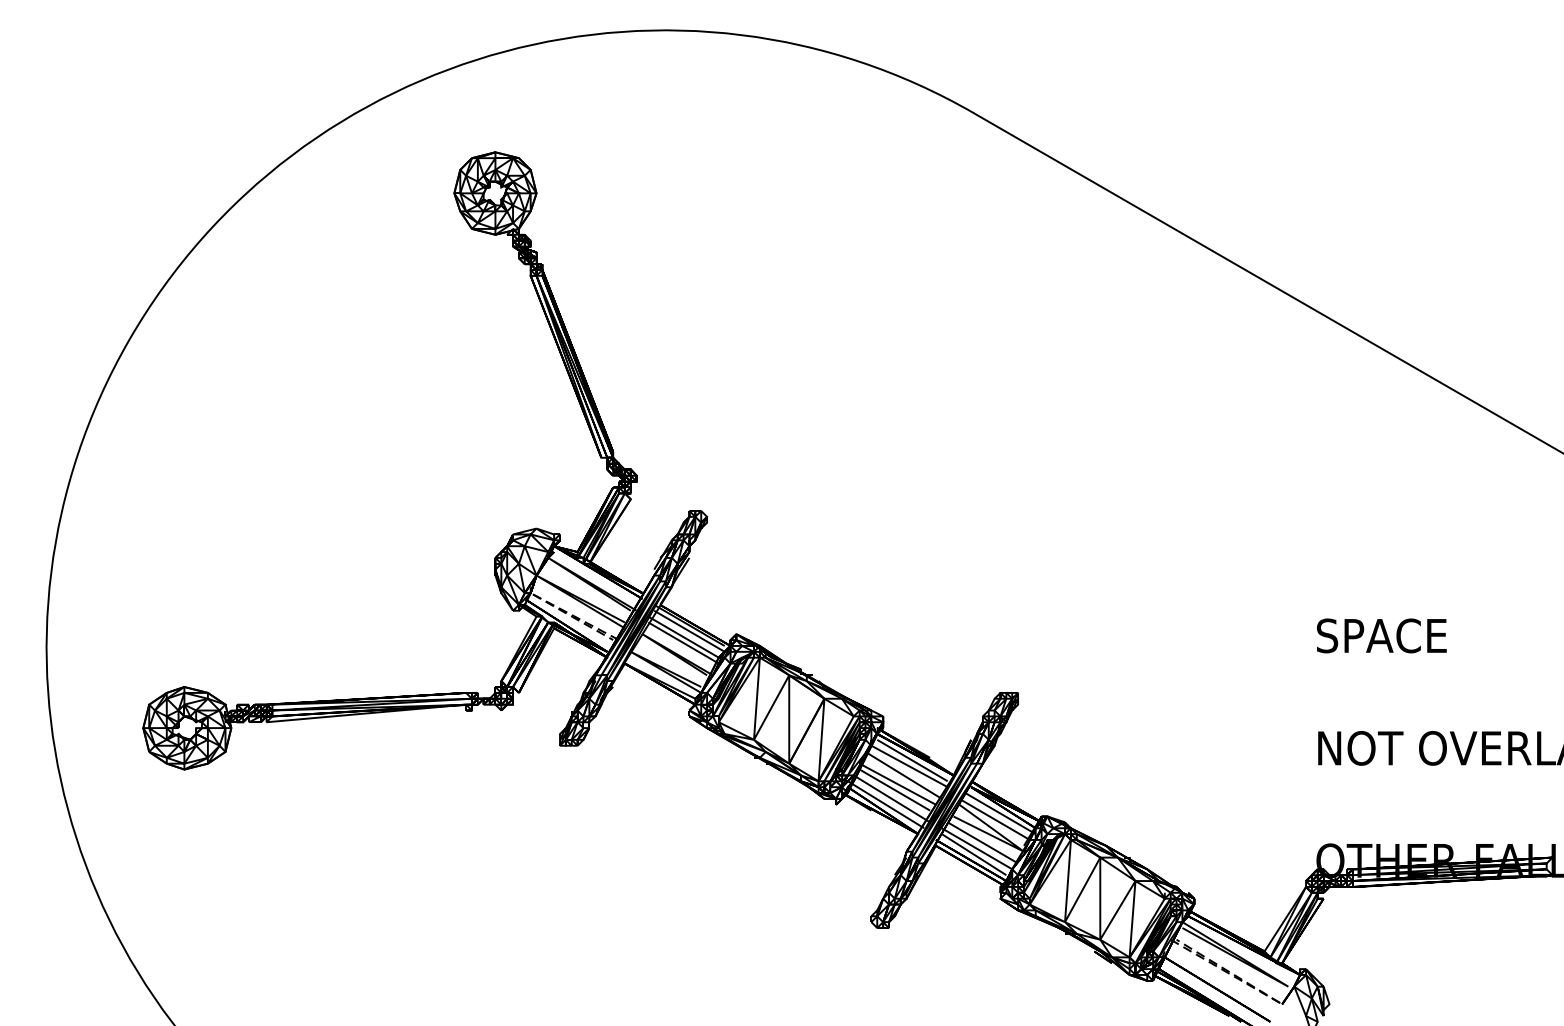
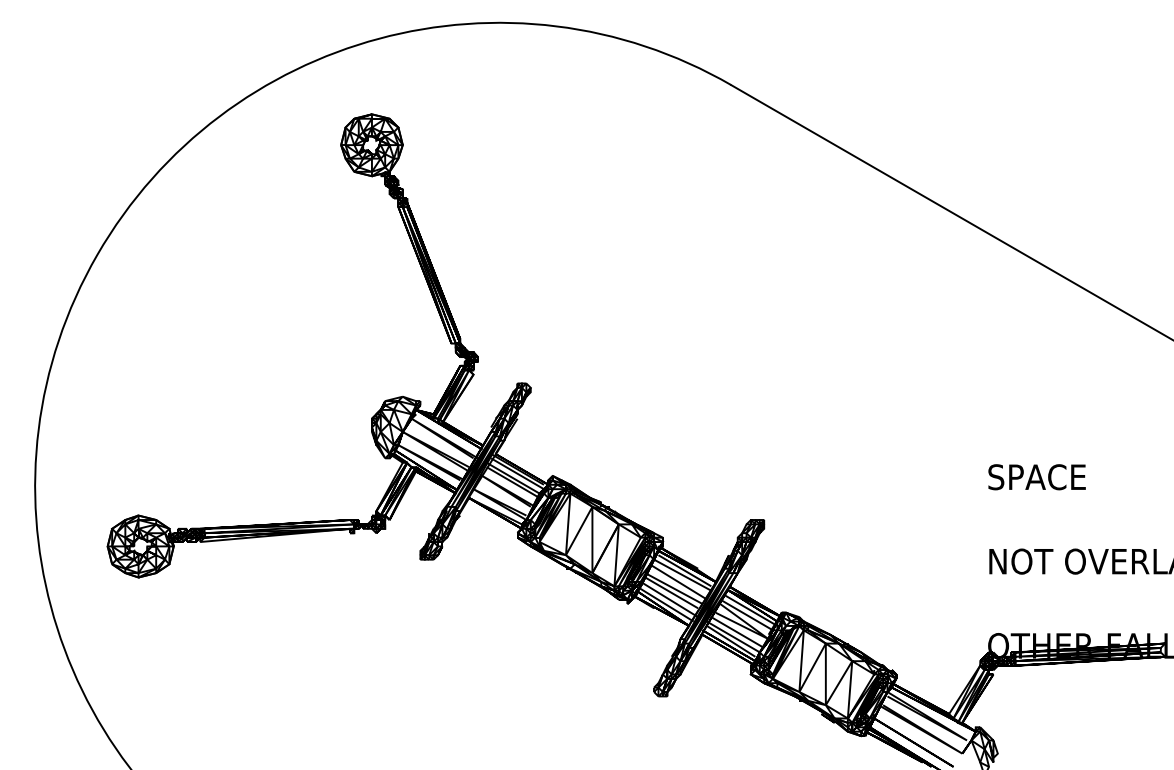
line: (532, 593) -> (399, 445), dashed -> solid
line: (1281, 1004) -> (961, 753), dashed -> solid

